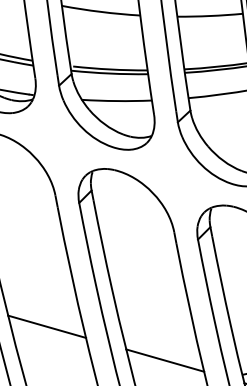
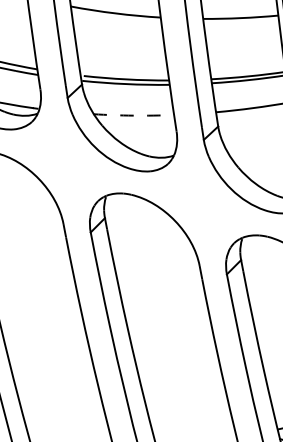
arc: (116, 100) -> (133, 115), solid -> dashed
line: (46, 326) -> (53, 374), removed
line: (164, 360) -> (188, 412), removed

